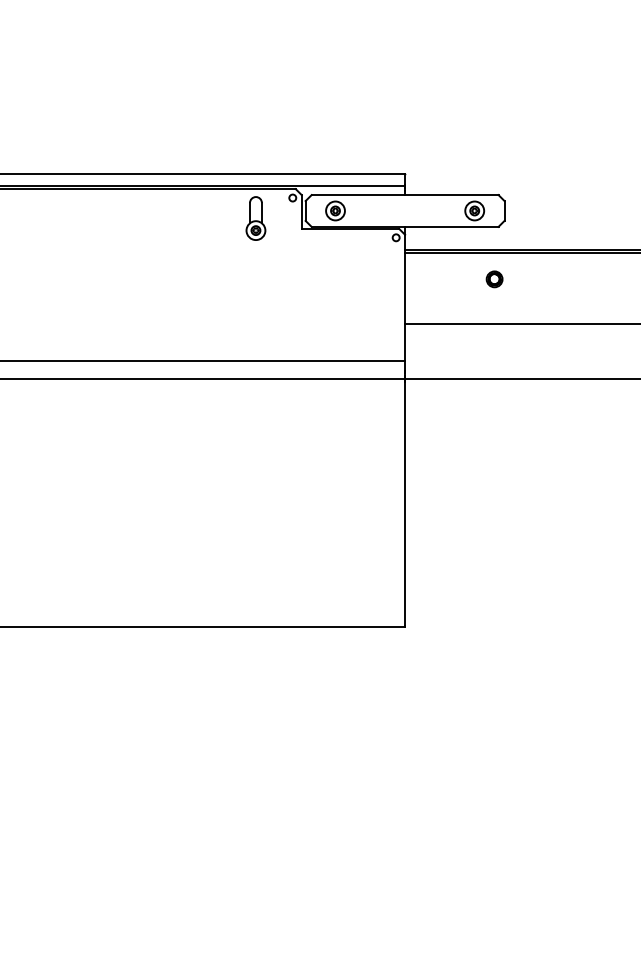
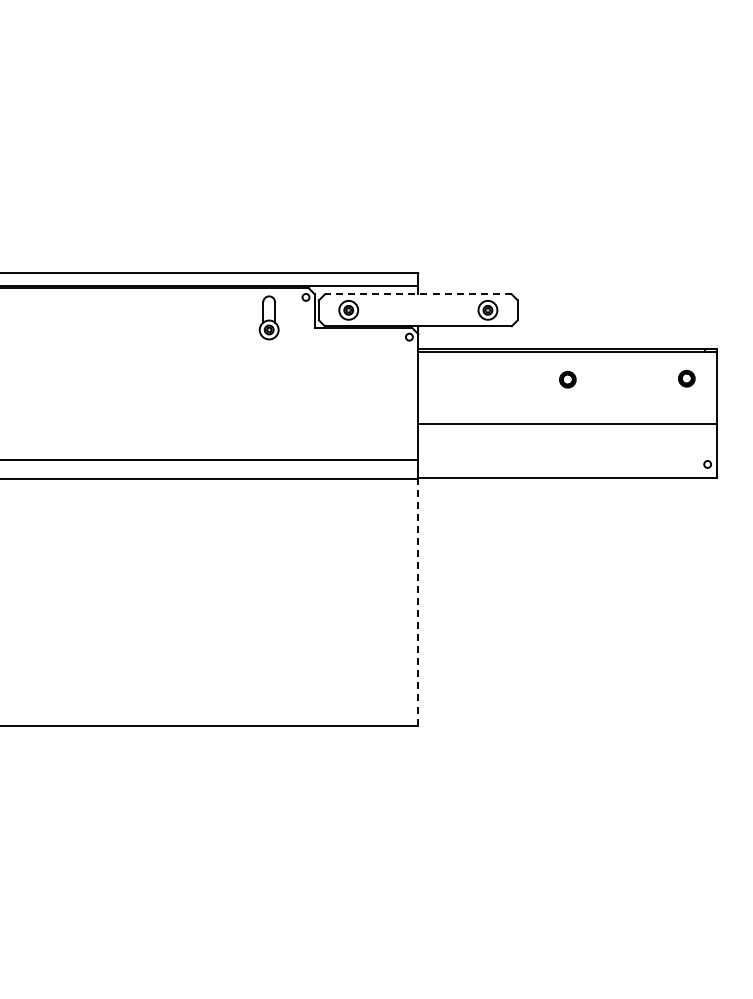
line: (404, 195) -> (417, 294), solid -> dashed
part: (494, 279) -> (567, 379), moved
line: (405, 503) -> (418, 602), solid -> dashed

